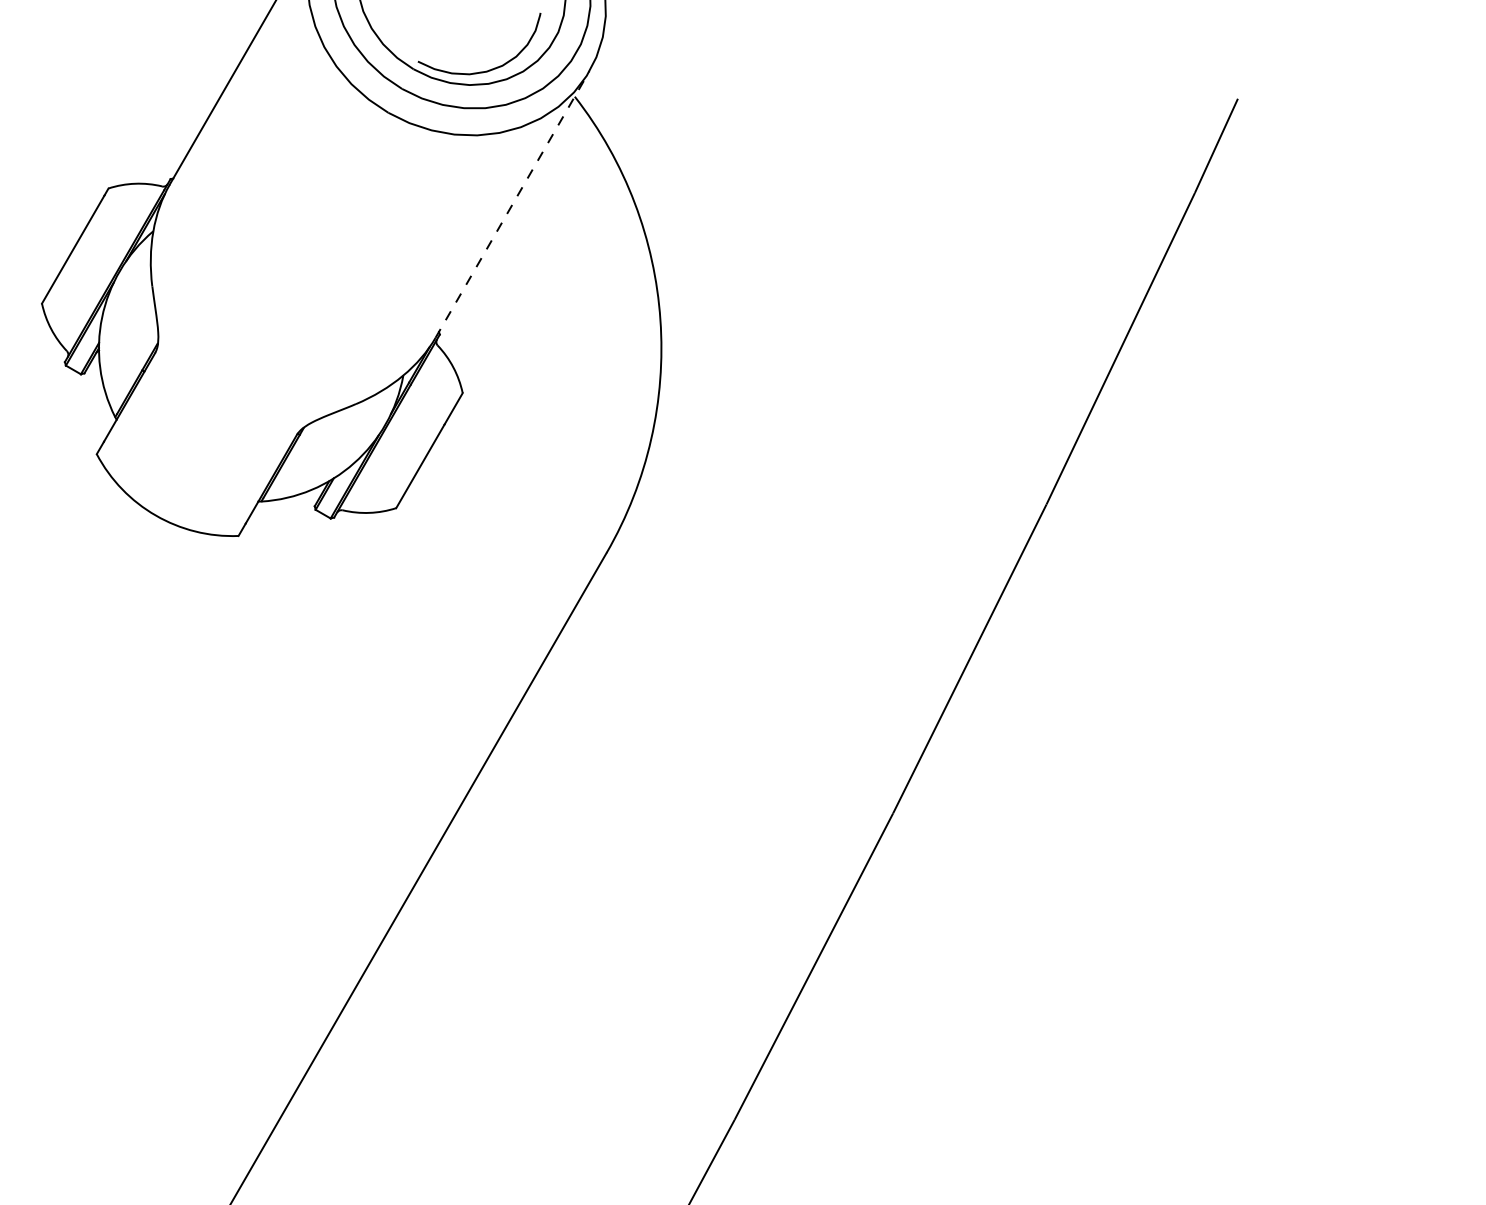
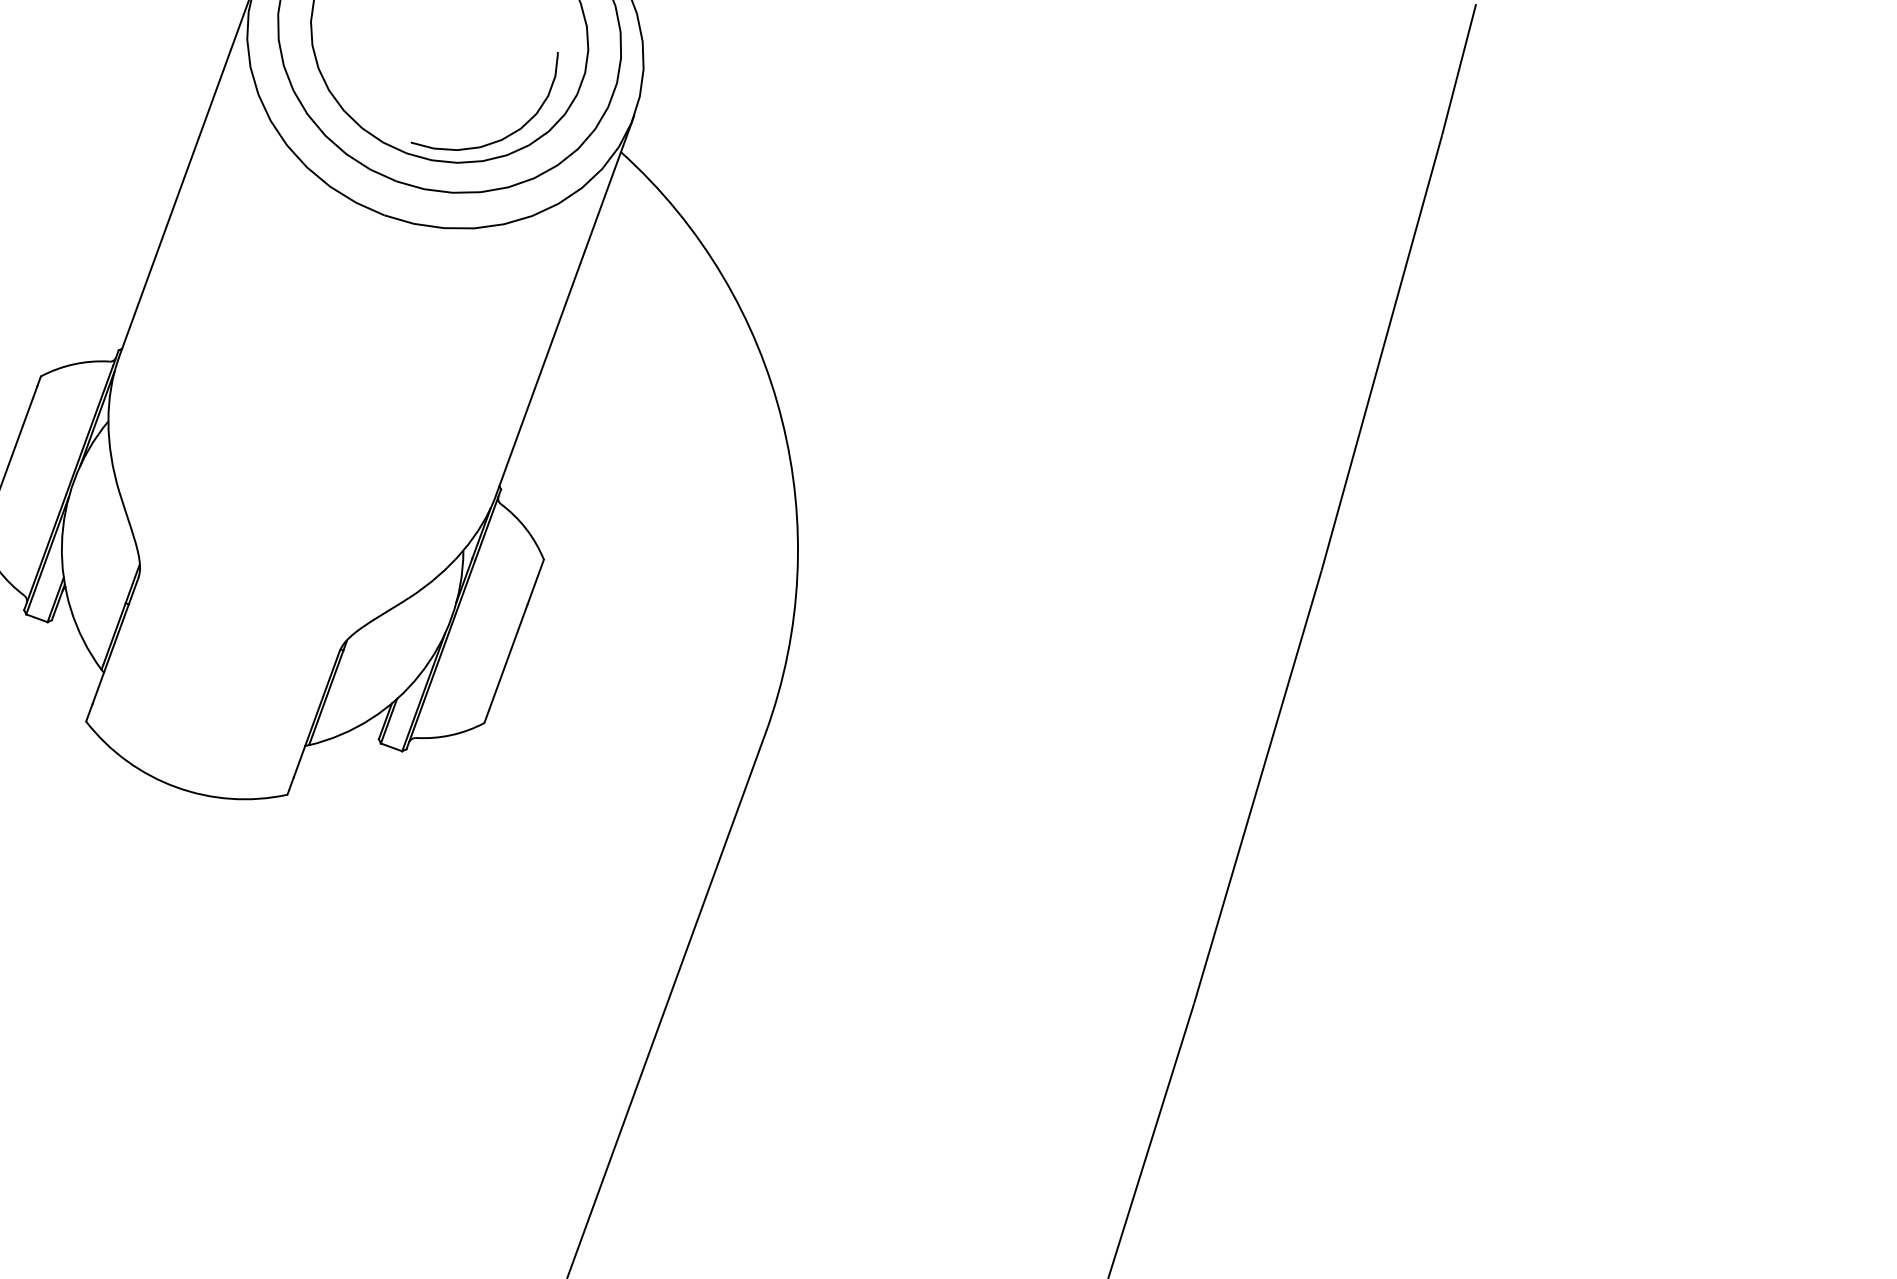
line: (512, 204) -> (565, 305), dashed -> solid

